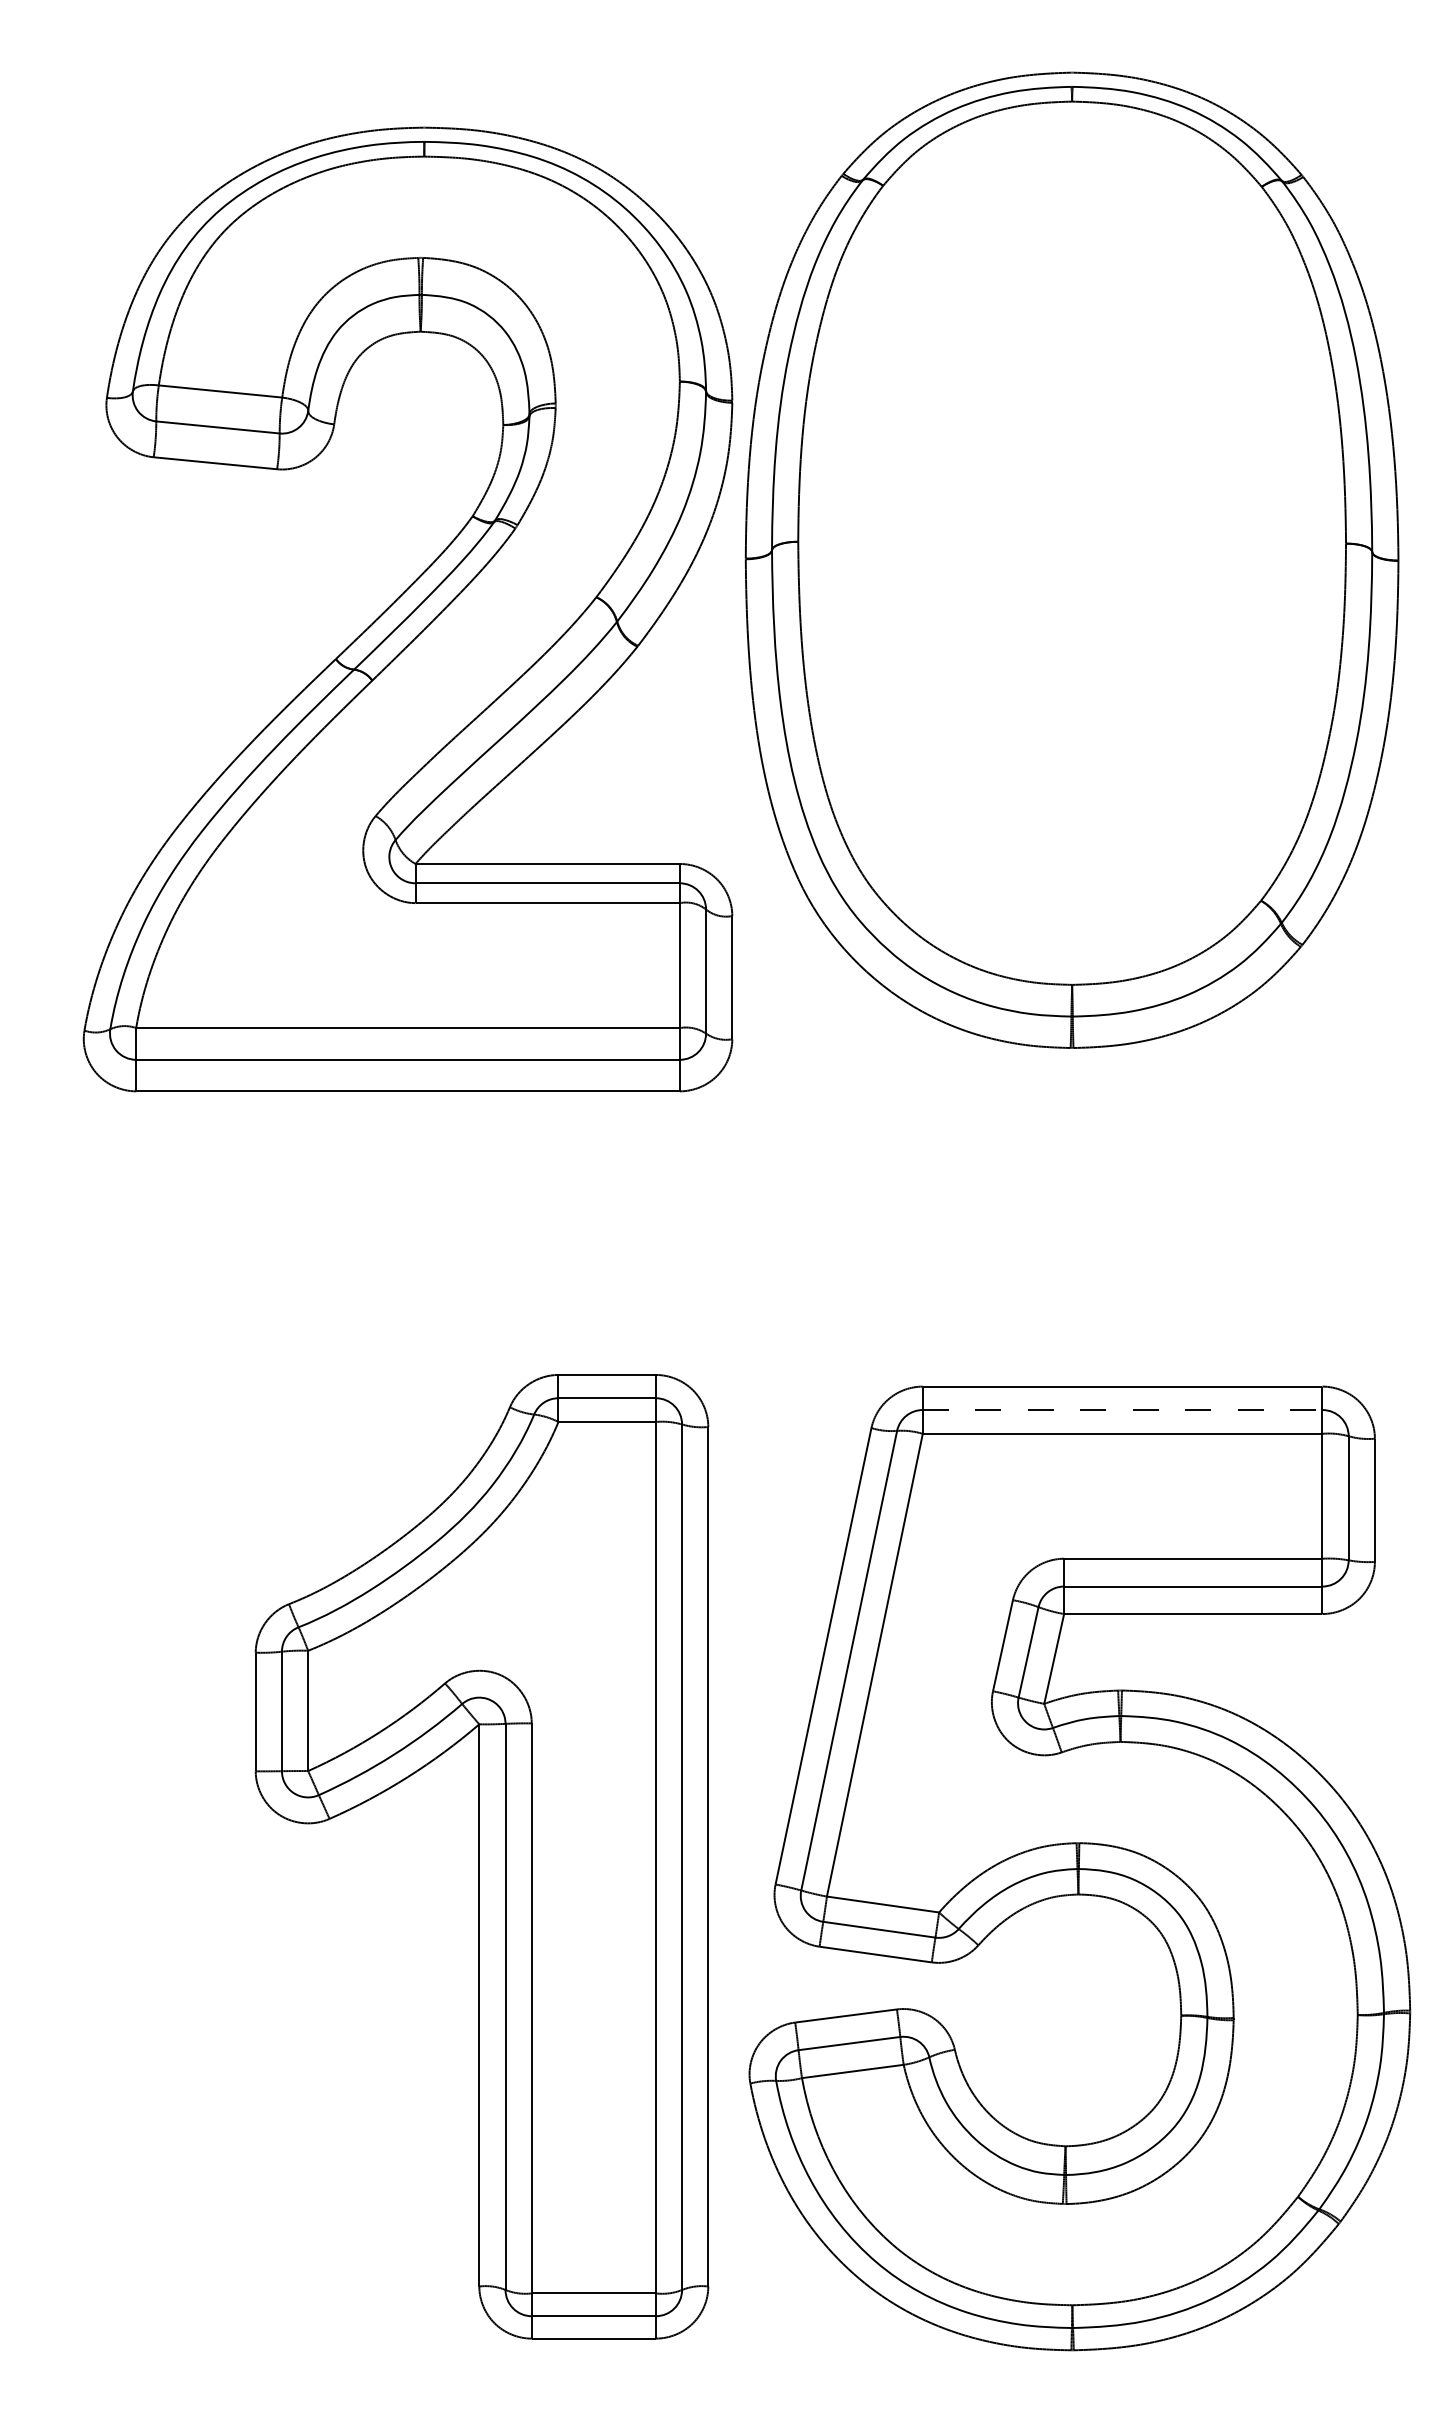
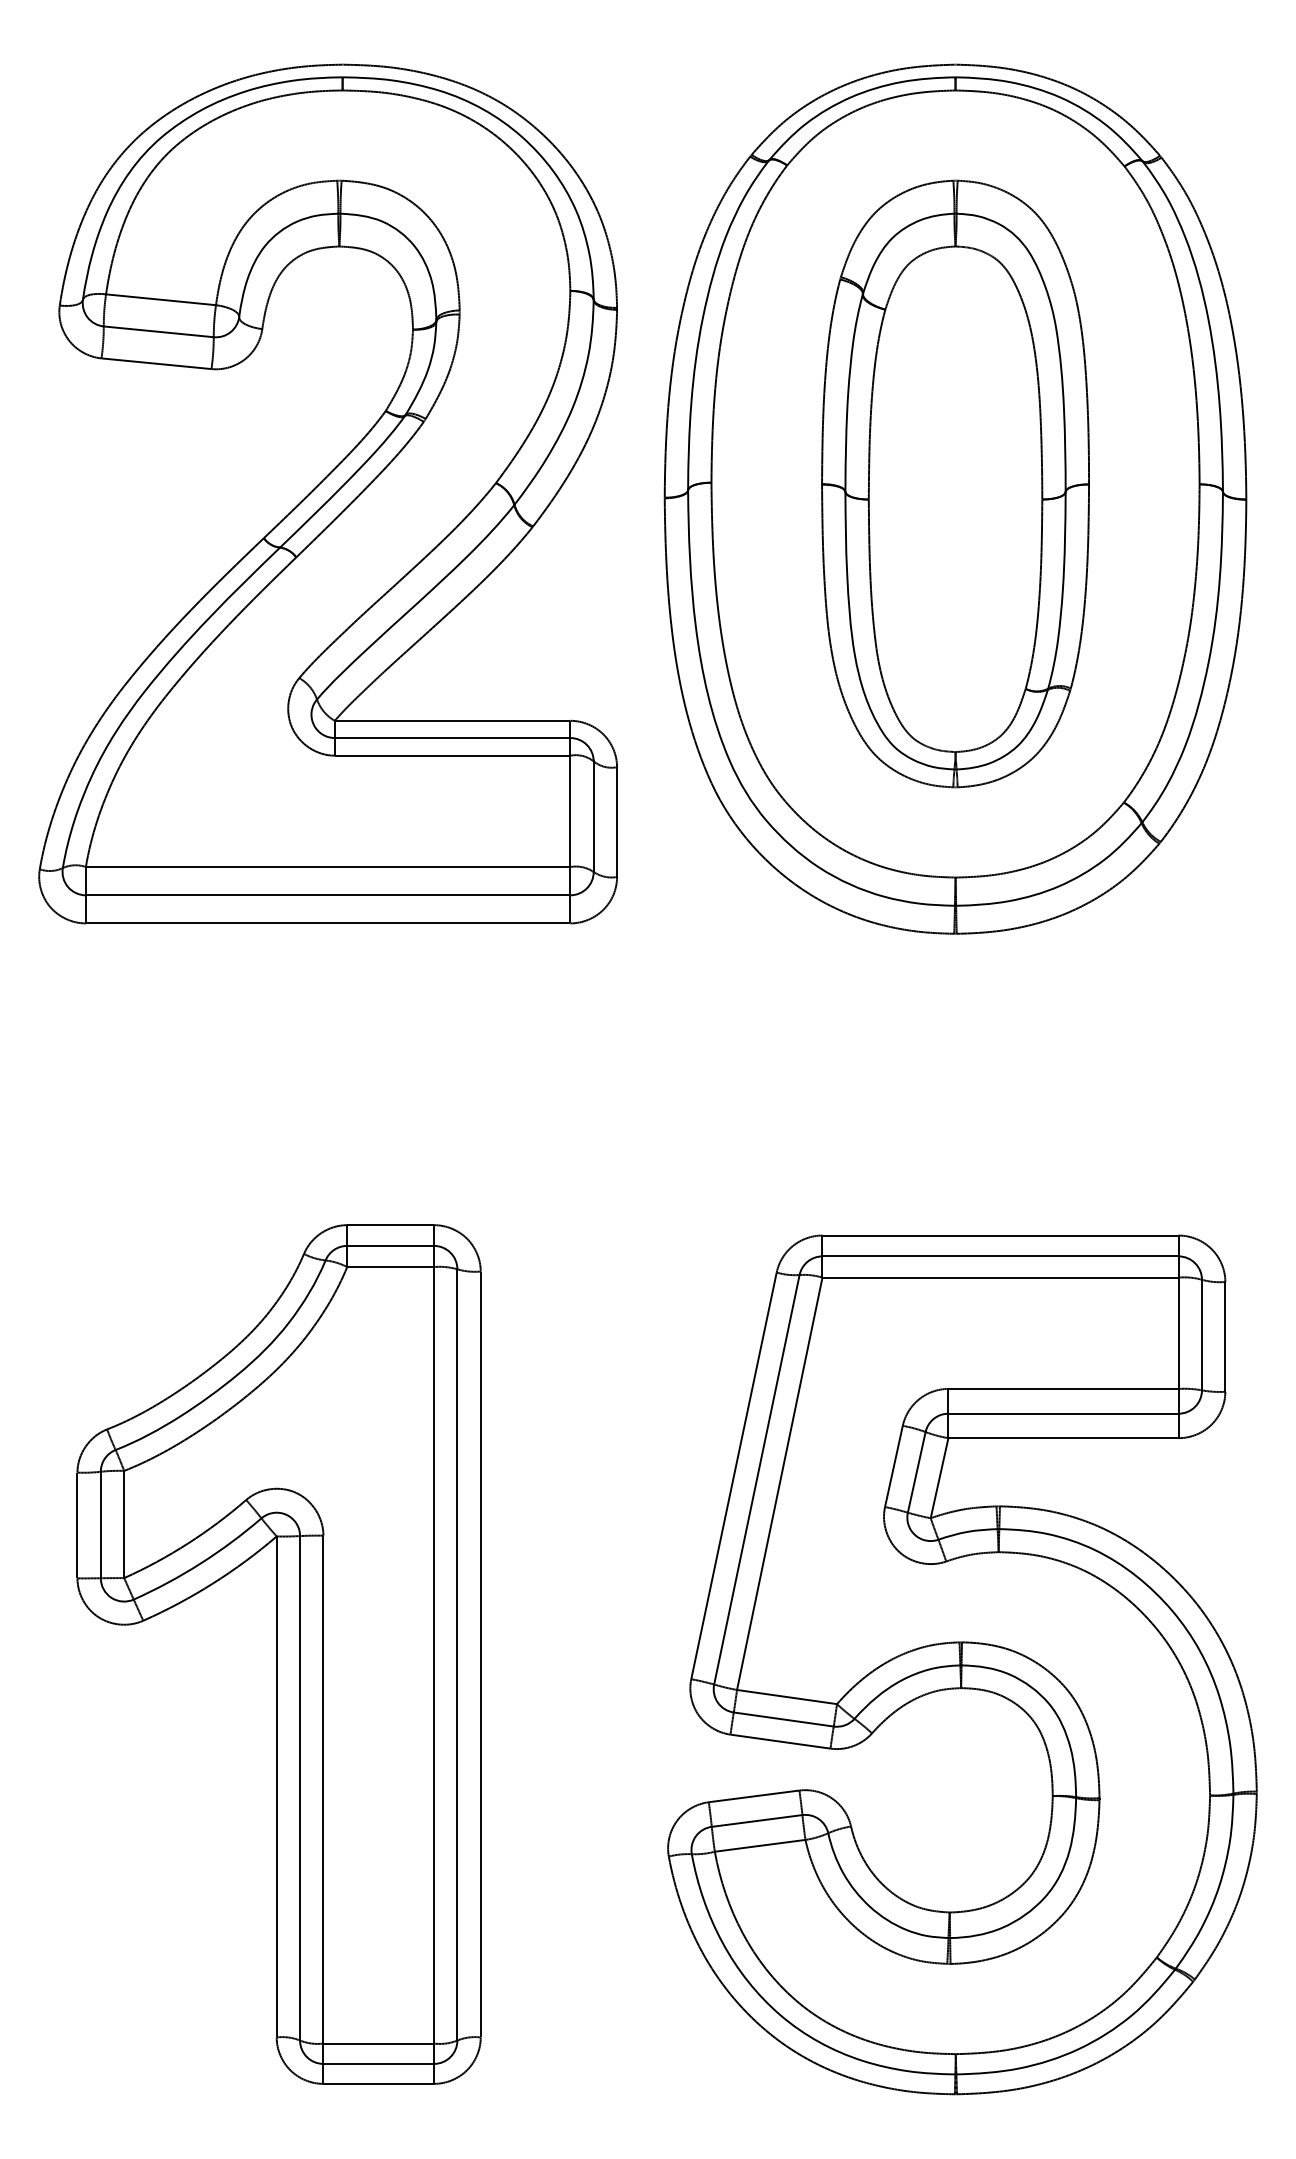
part: (1071, 543) -> (954, 484), added
part: (407, 609) -> (327, 494), moved
line: (1122, 1410) -> (1000, 1256), dashed -> solid
part: (481, 1856) -> (278, 1654), moved

